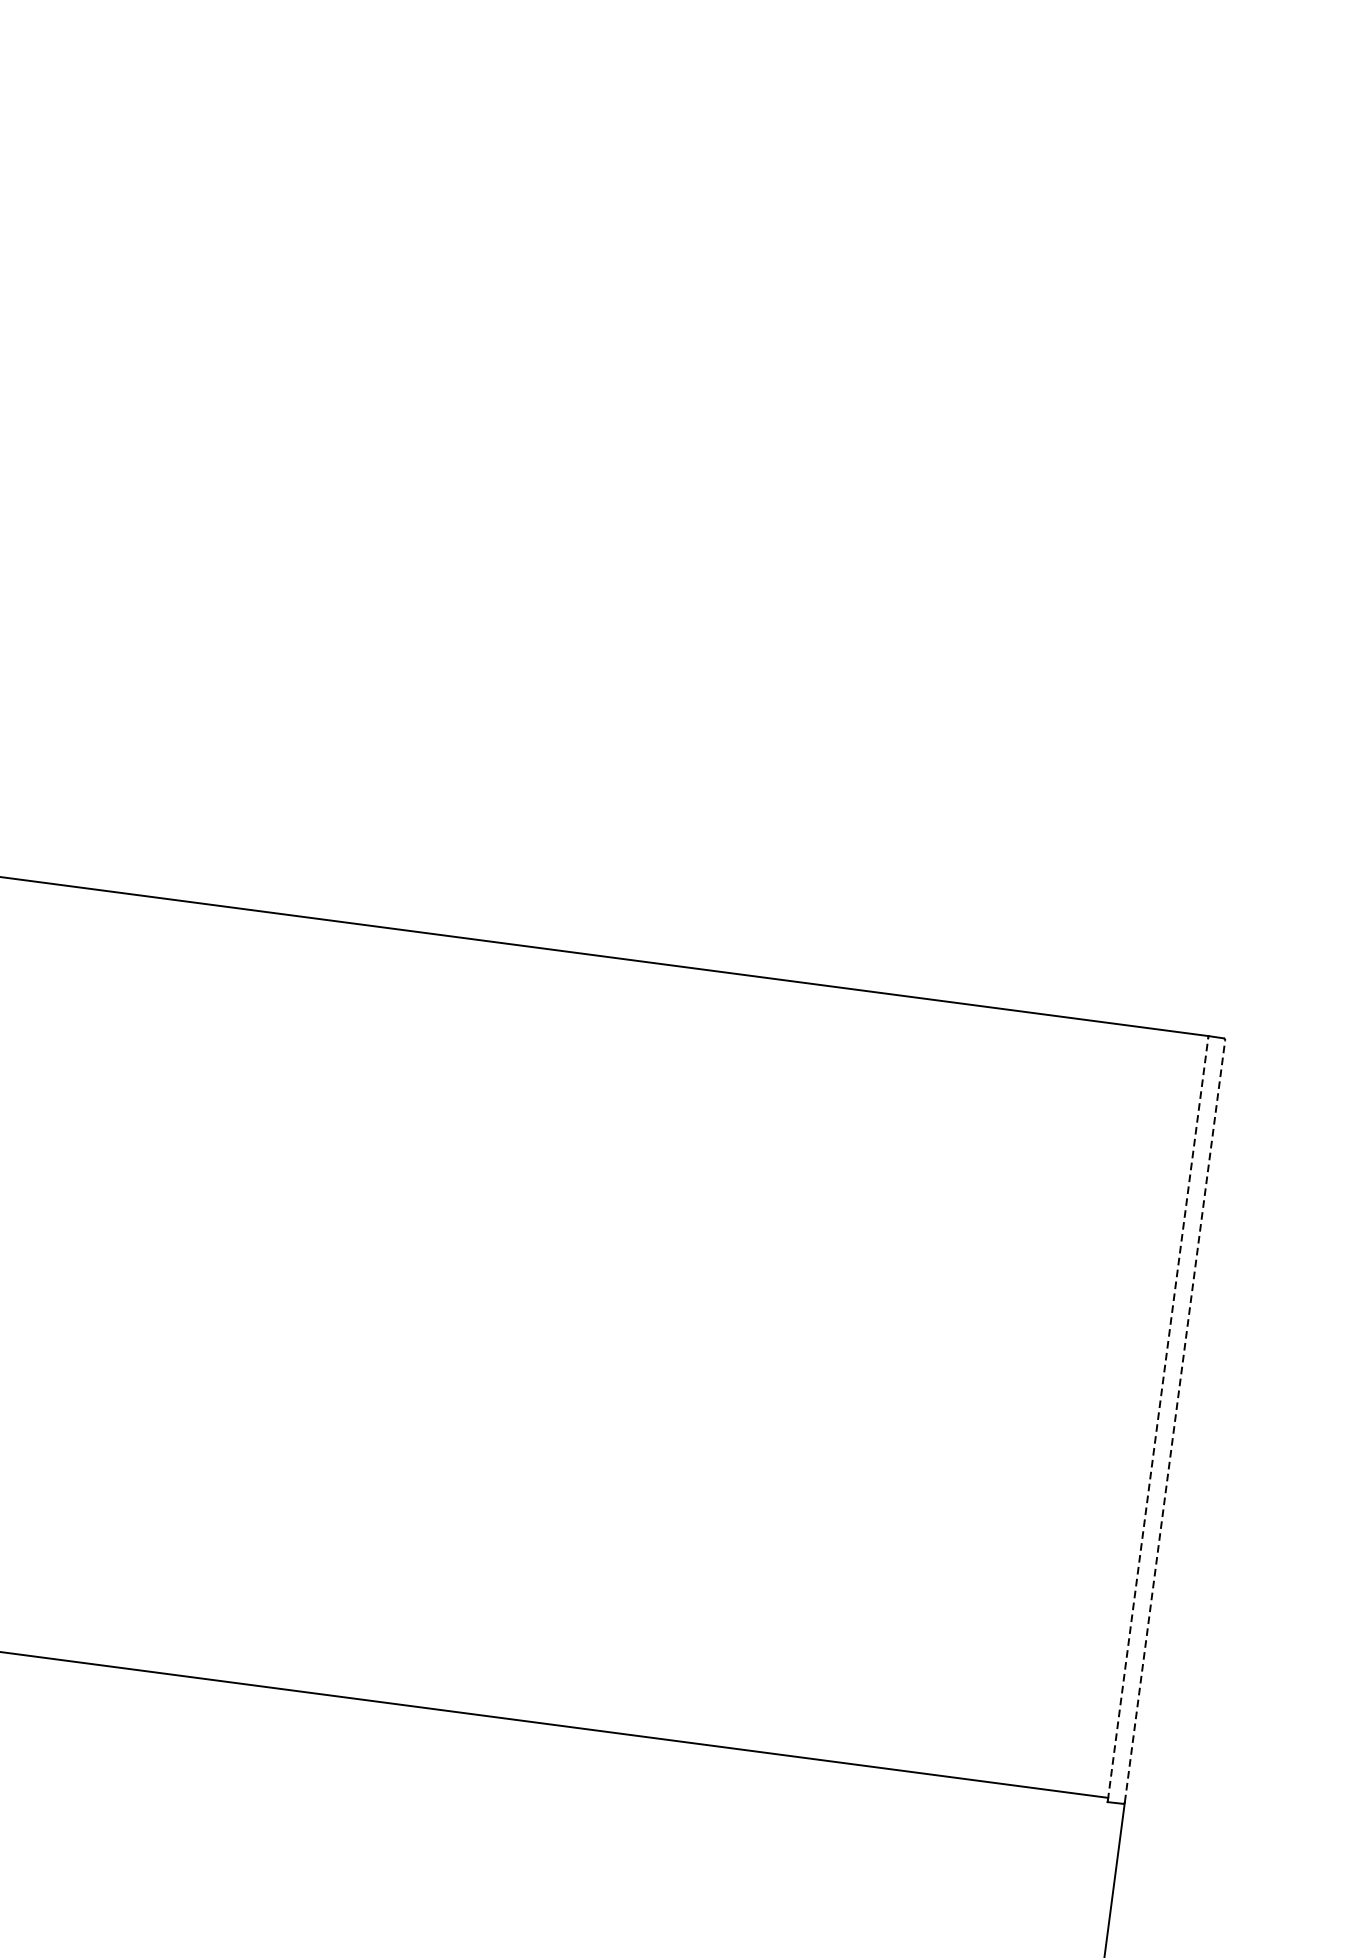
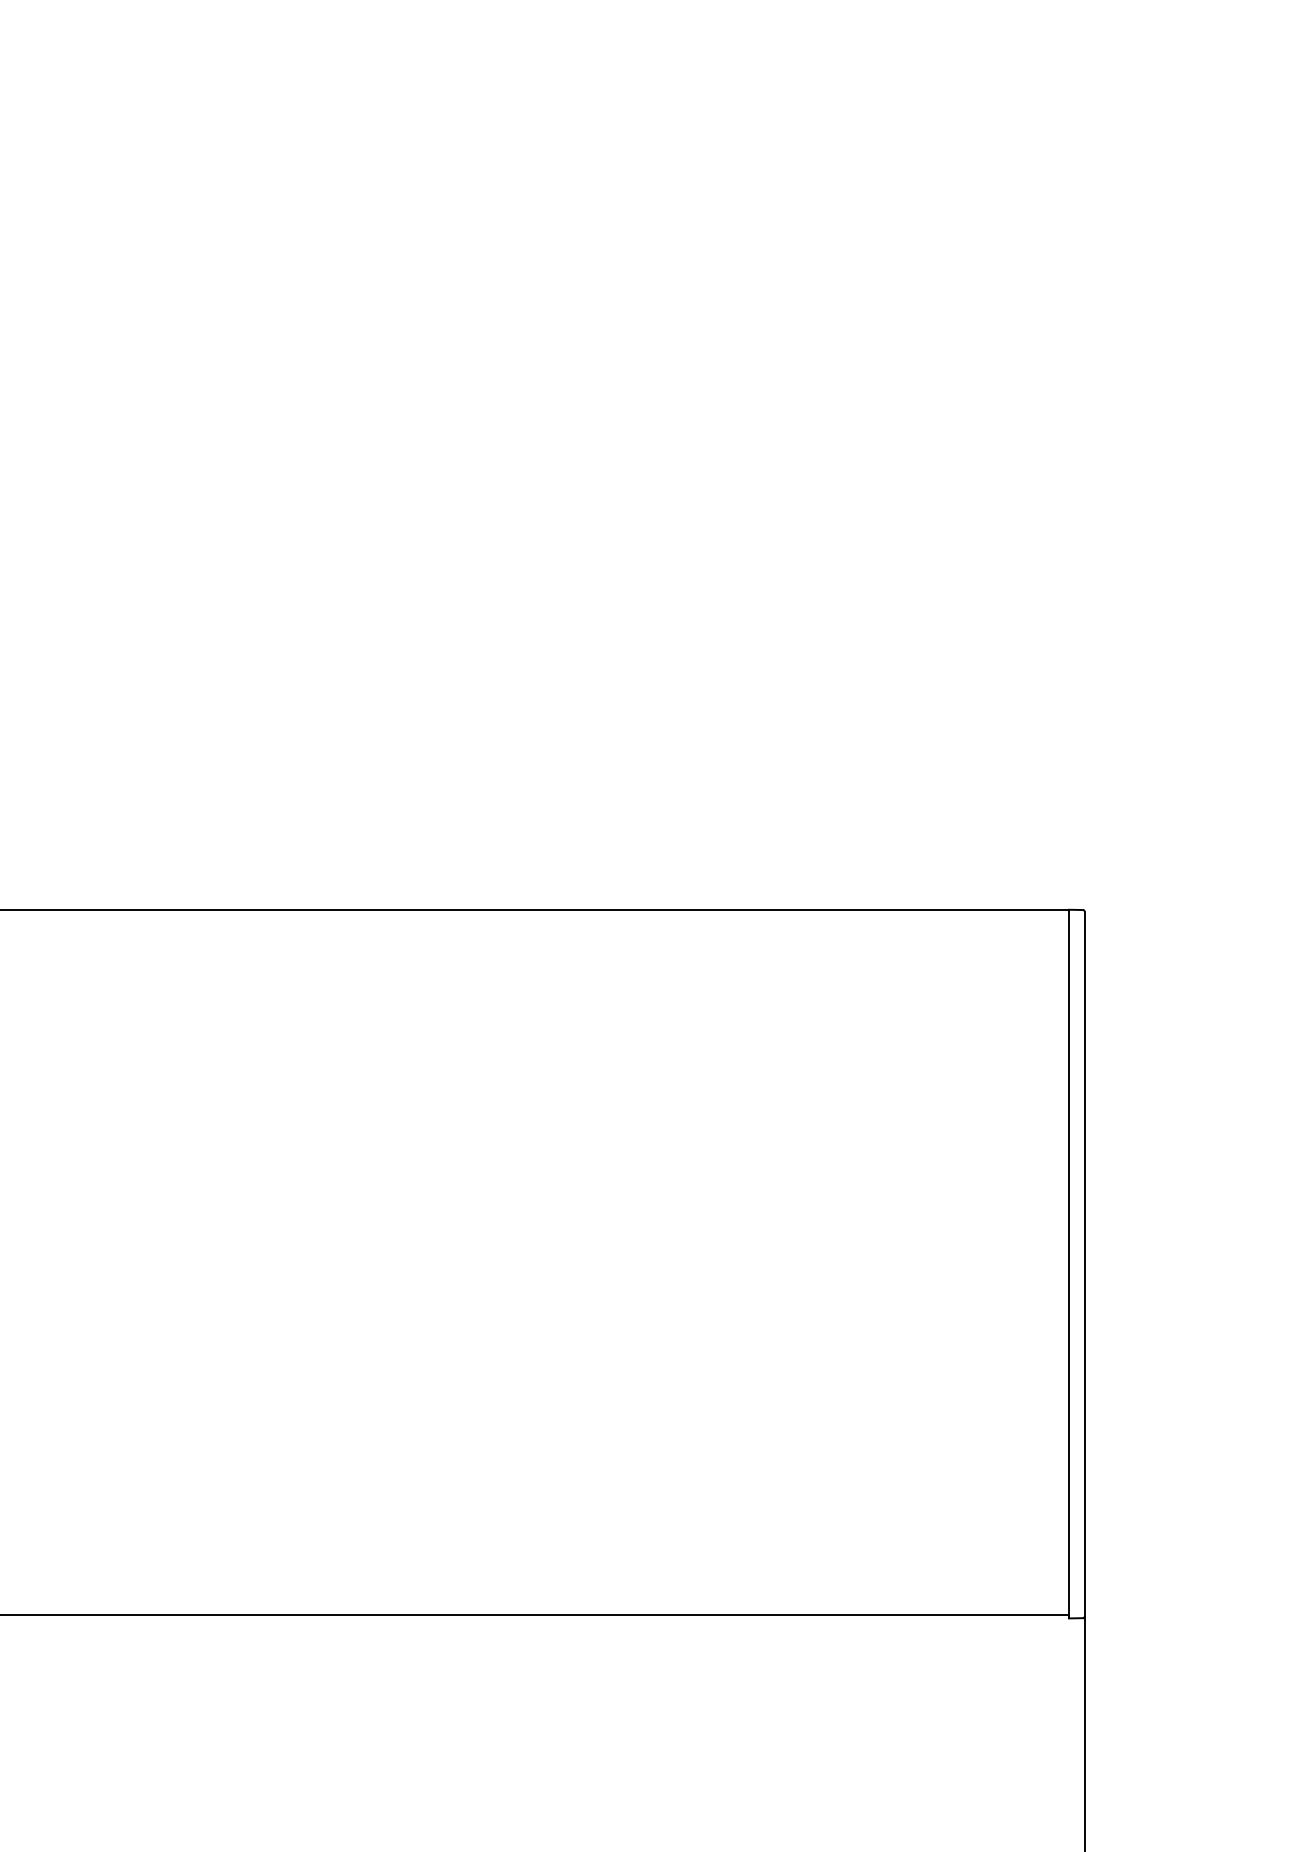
line: (1157, 1419) -> (1068, 1264), dashed -> solid
line: (1174, 1421) -> (1084, 1264), dashed -> solid

